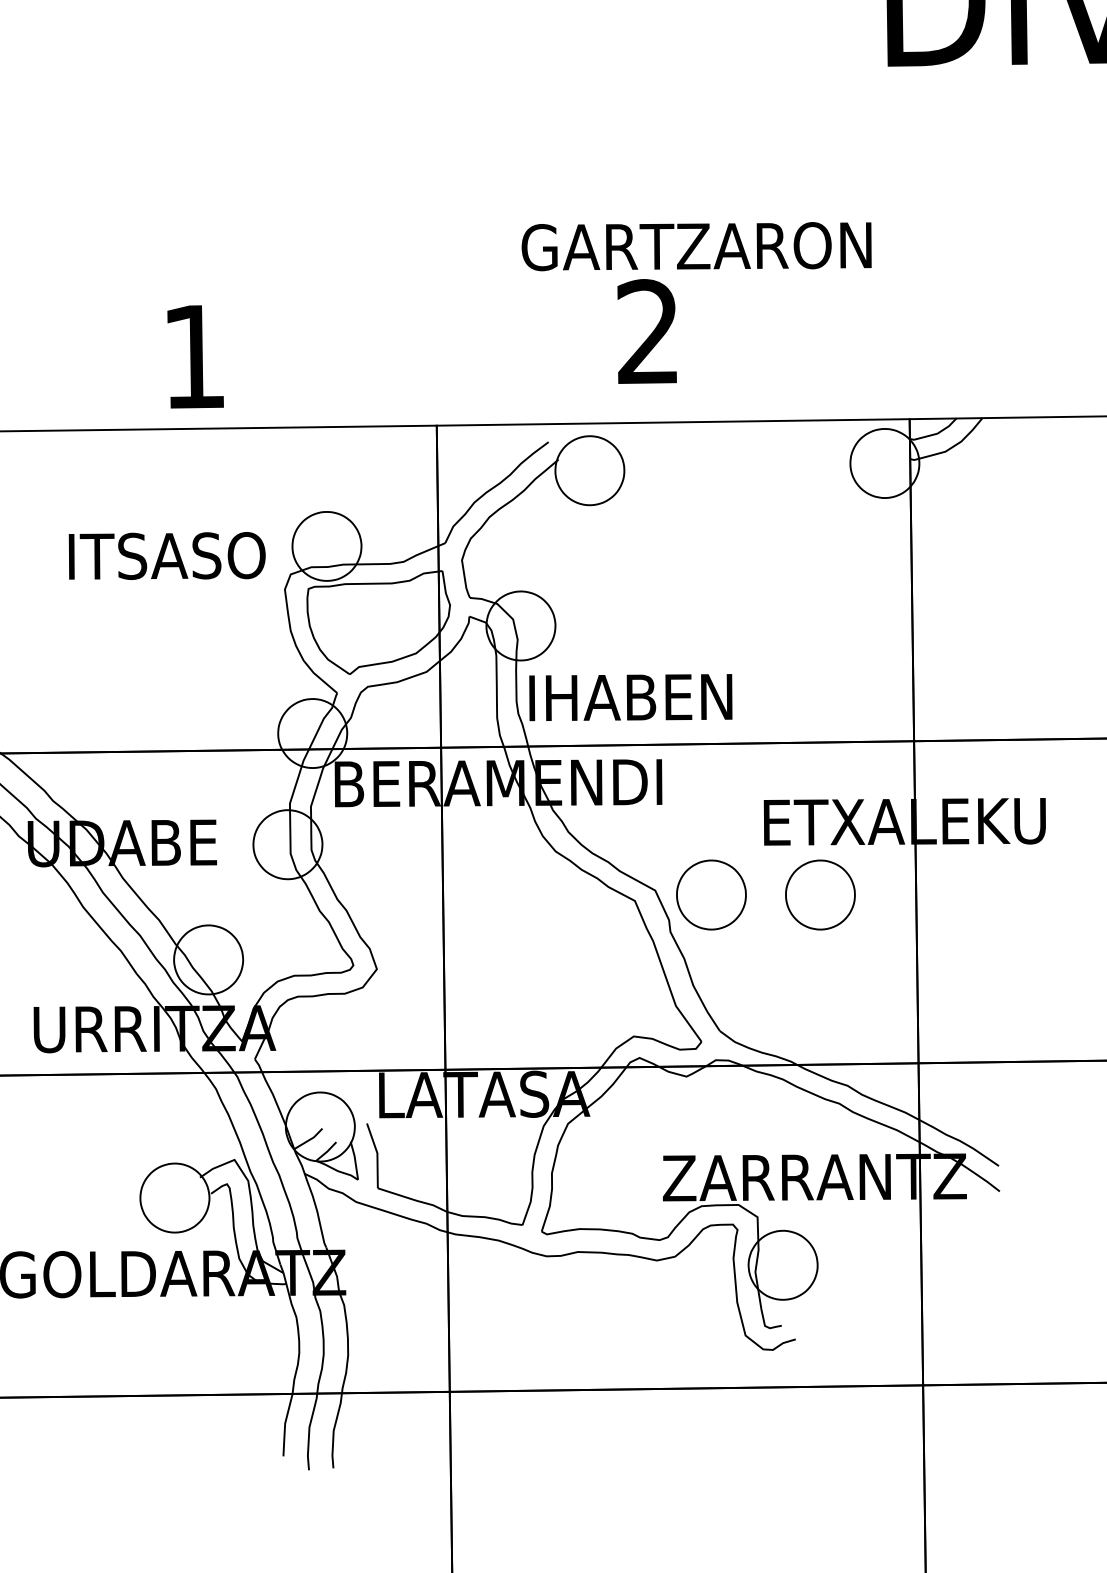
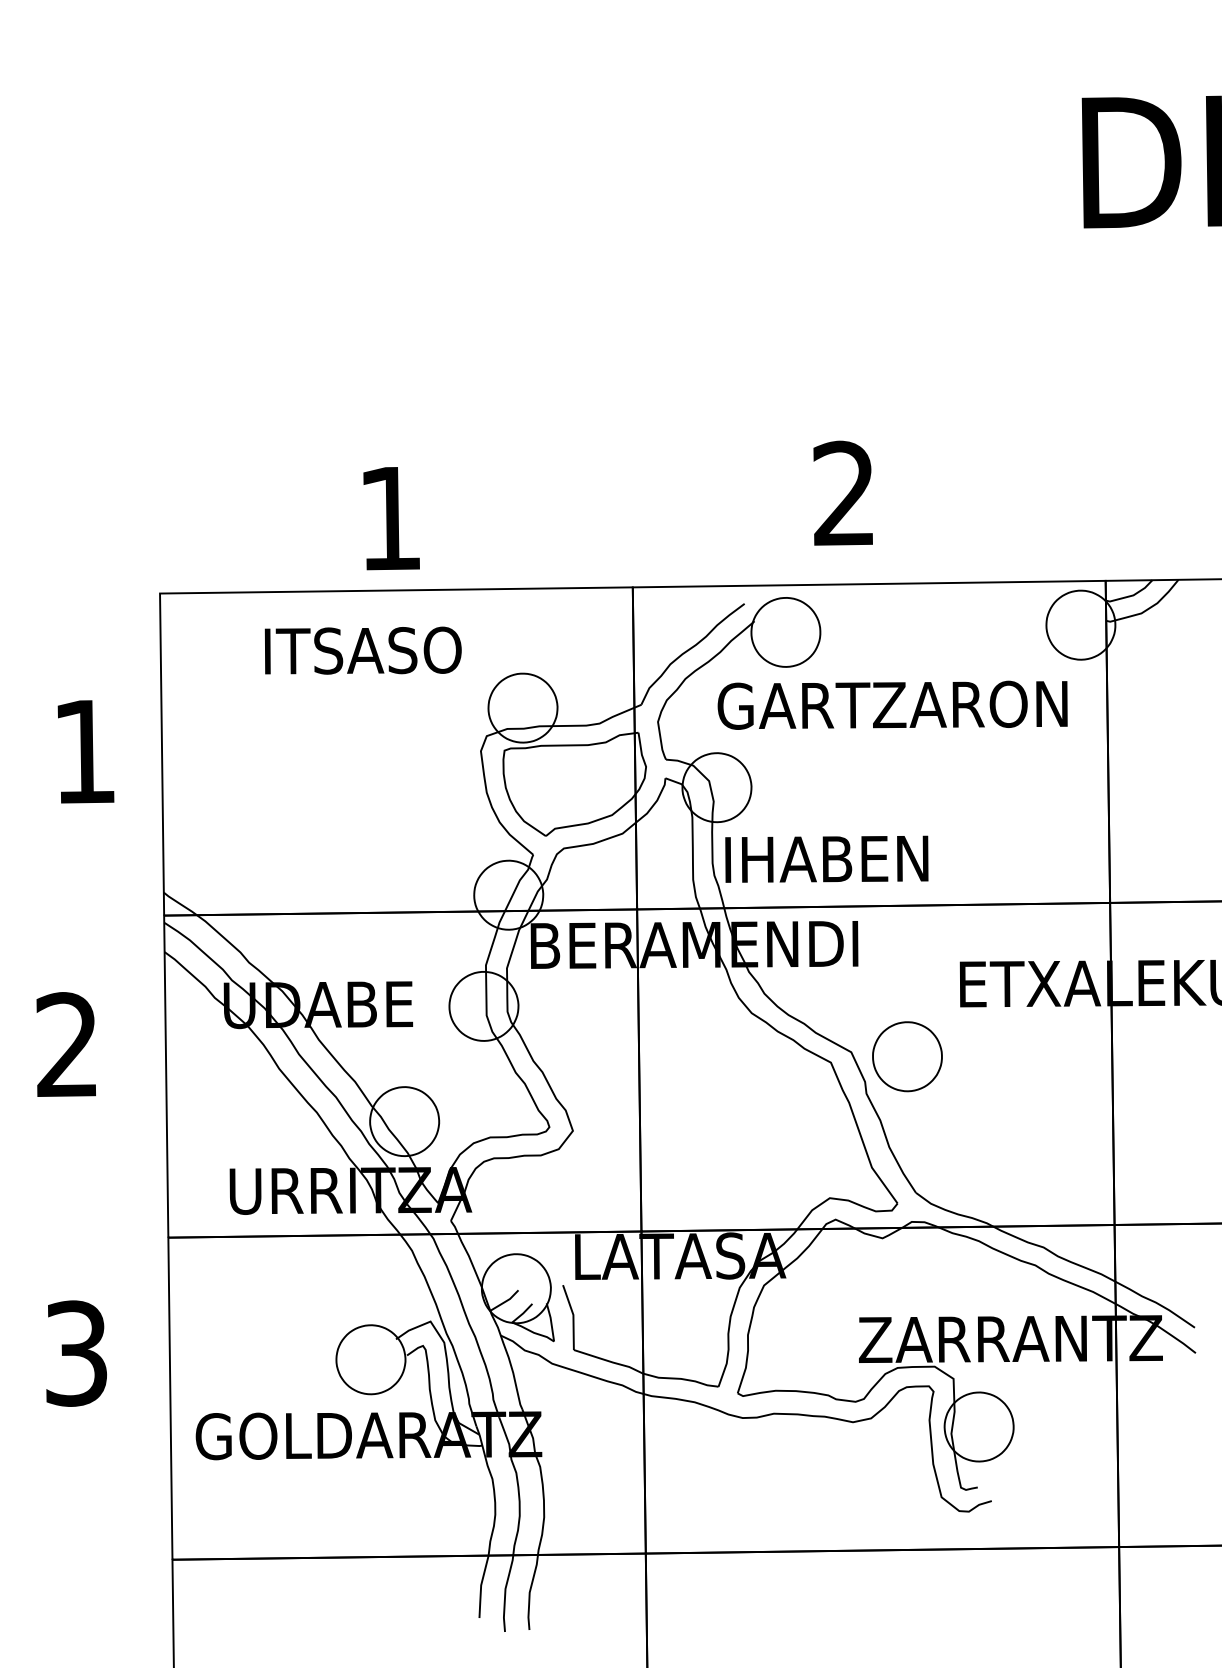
text: (696, 245) -> (892, 704), moved
text: (166, 555) -> (362, 650), moved
part: (820, 894) -> (1016, 1056), removed

